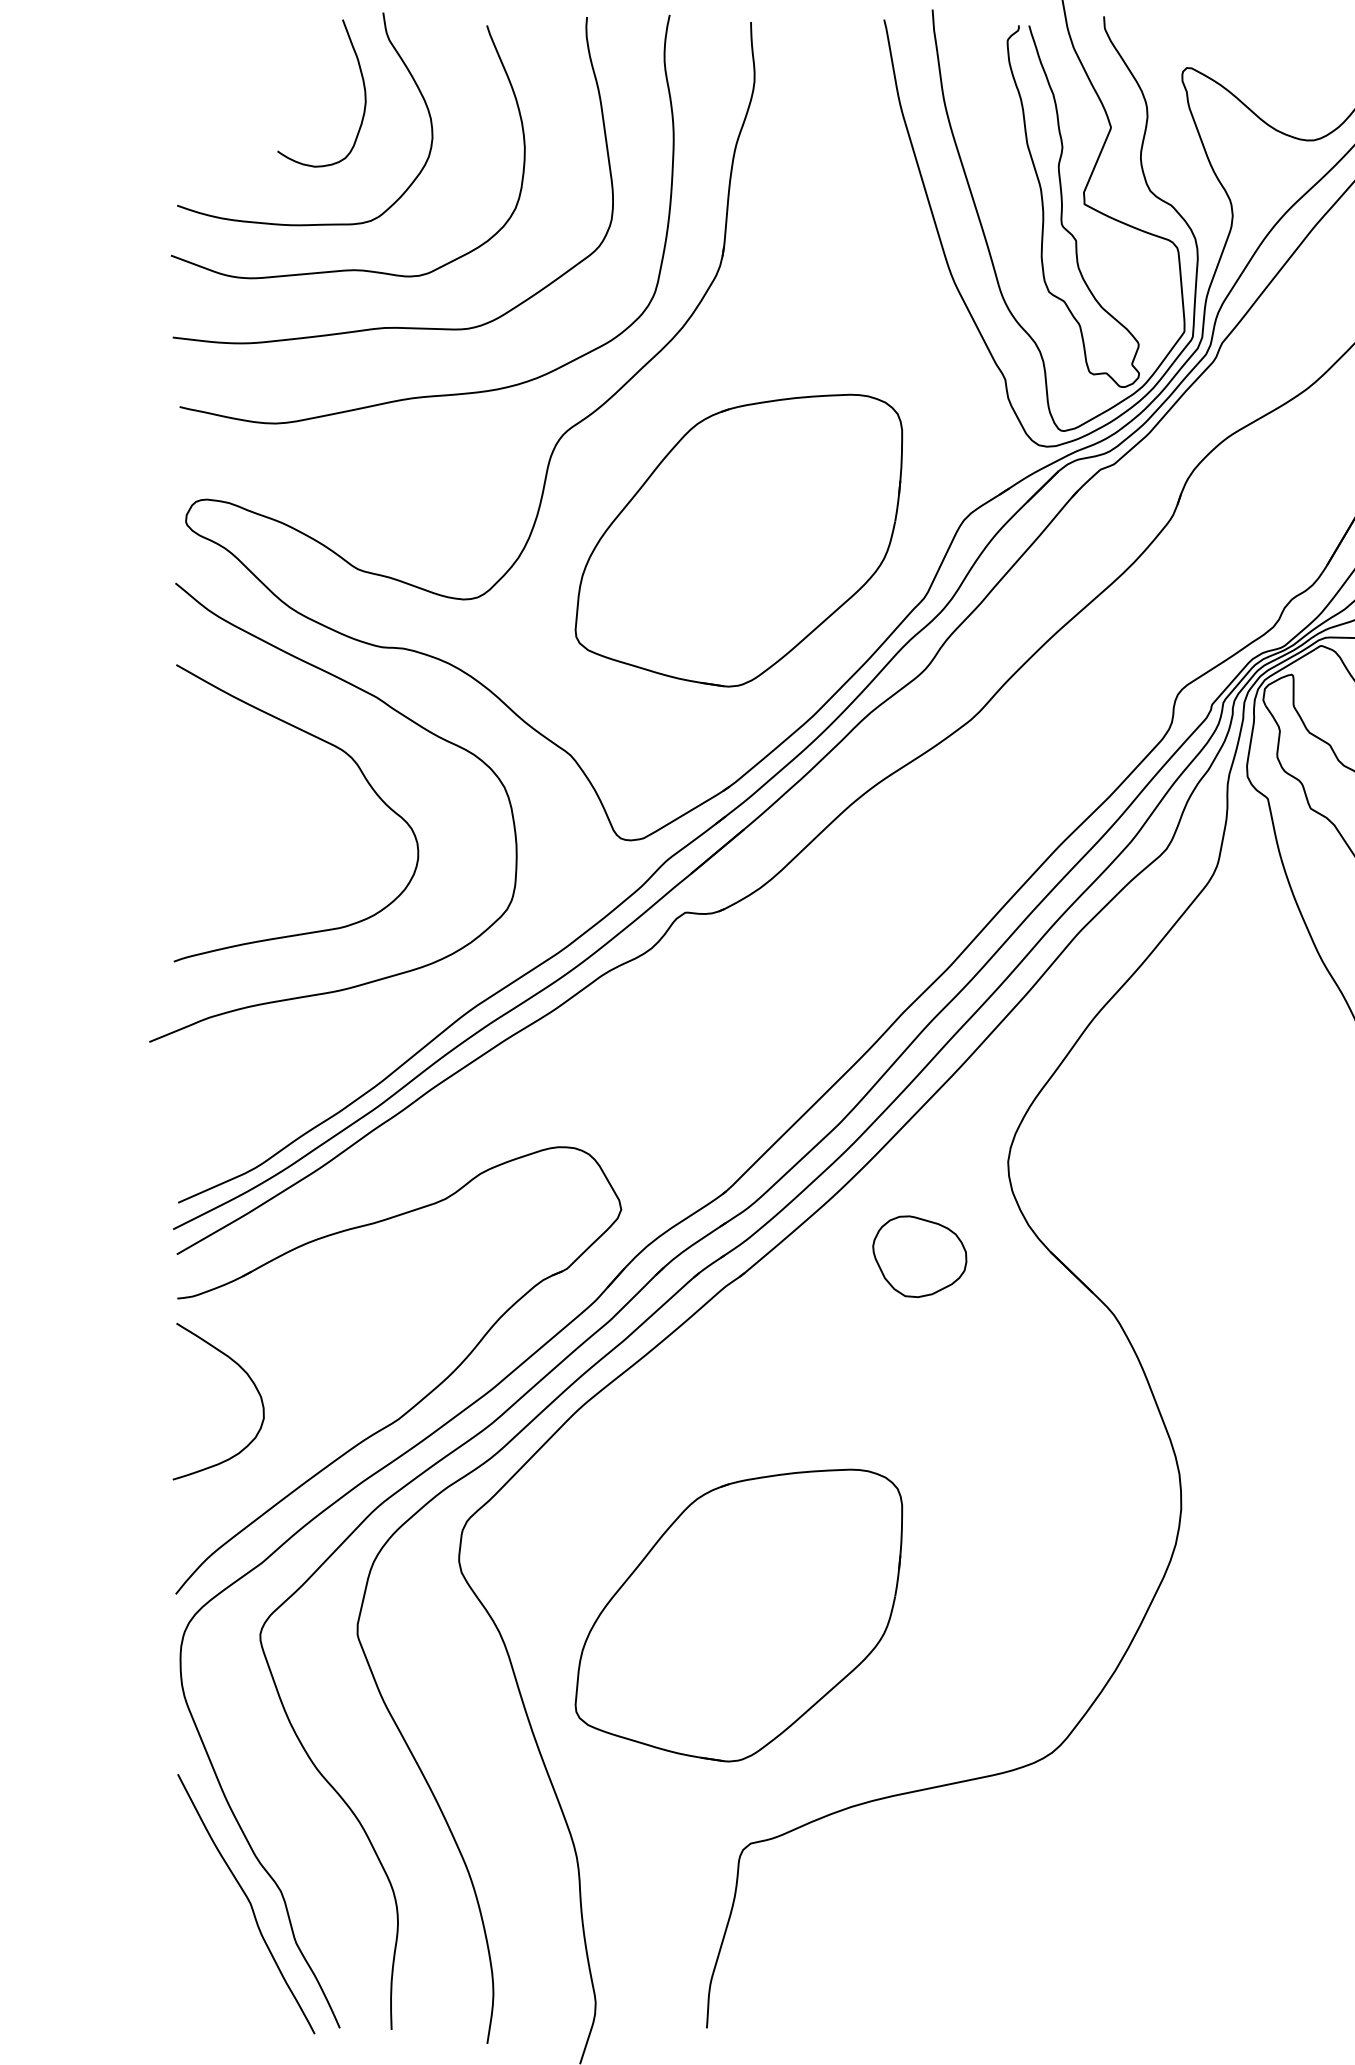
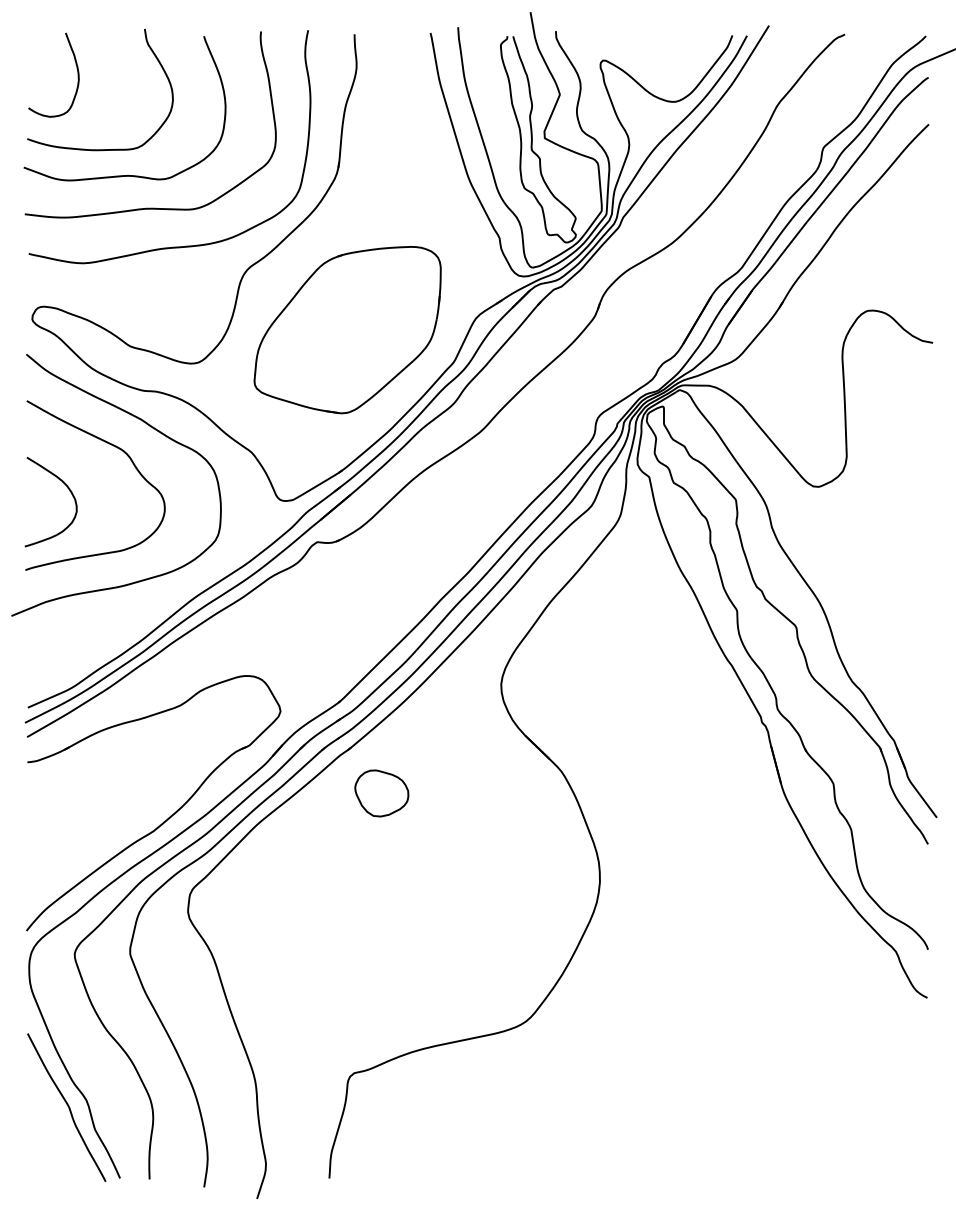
curve: (361, 81) -> (76, 68), moved
part: (919, 1256) -> (381, 793), moved
curve: (251, 1383) -> (69, 491), moved
part: (738, 1616) -> (347, 943), removed

